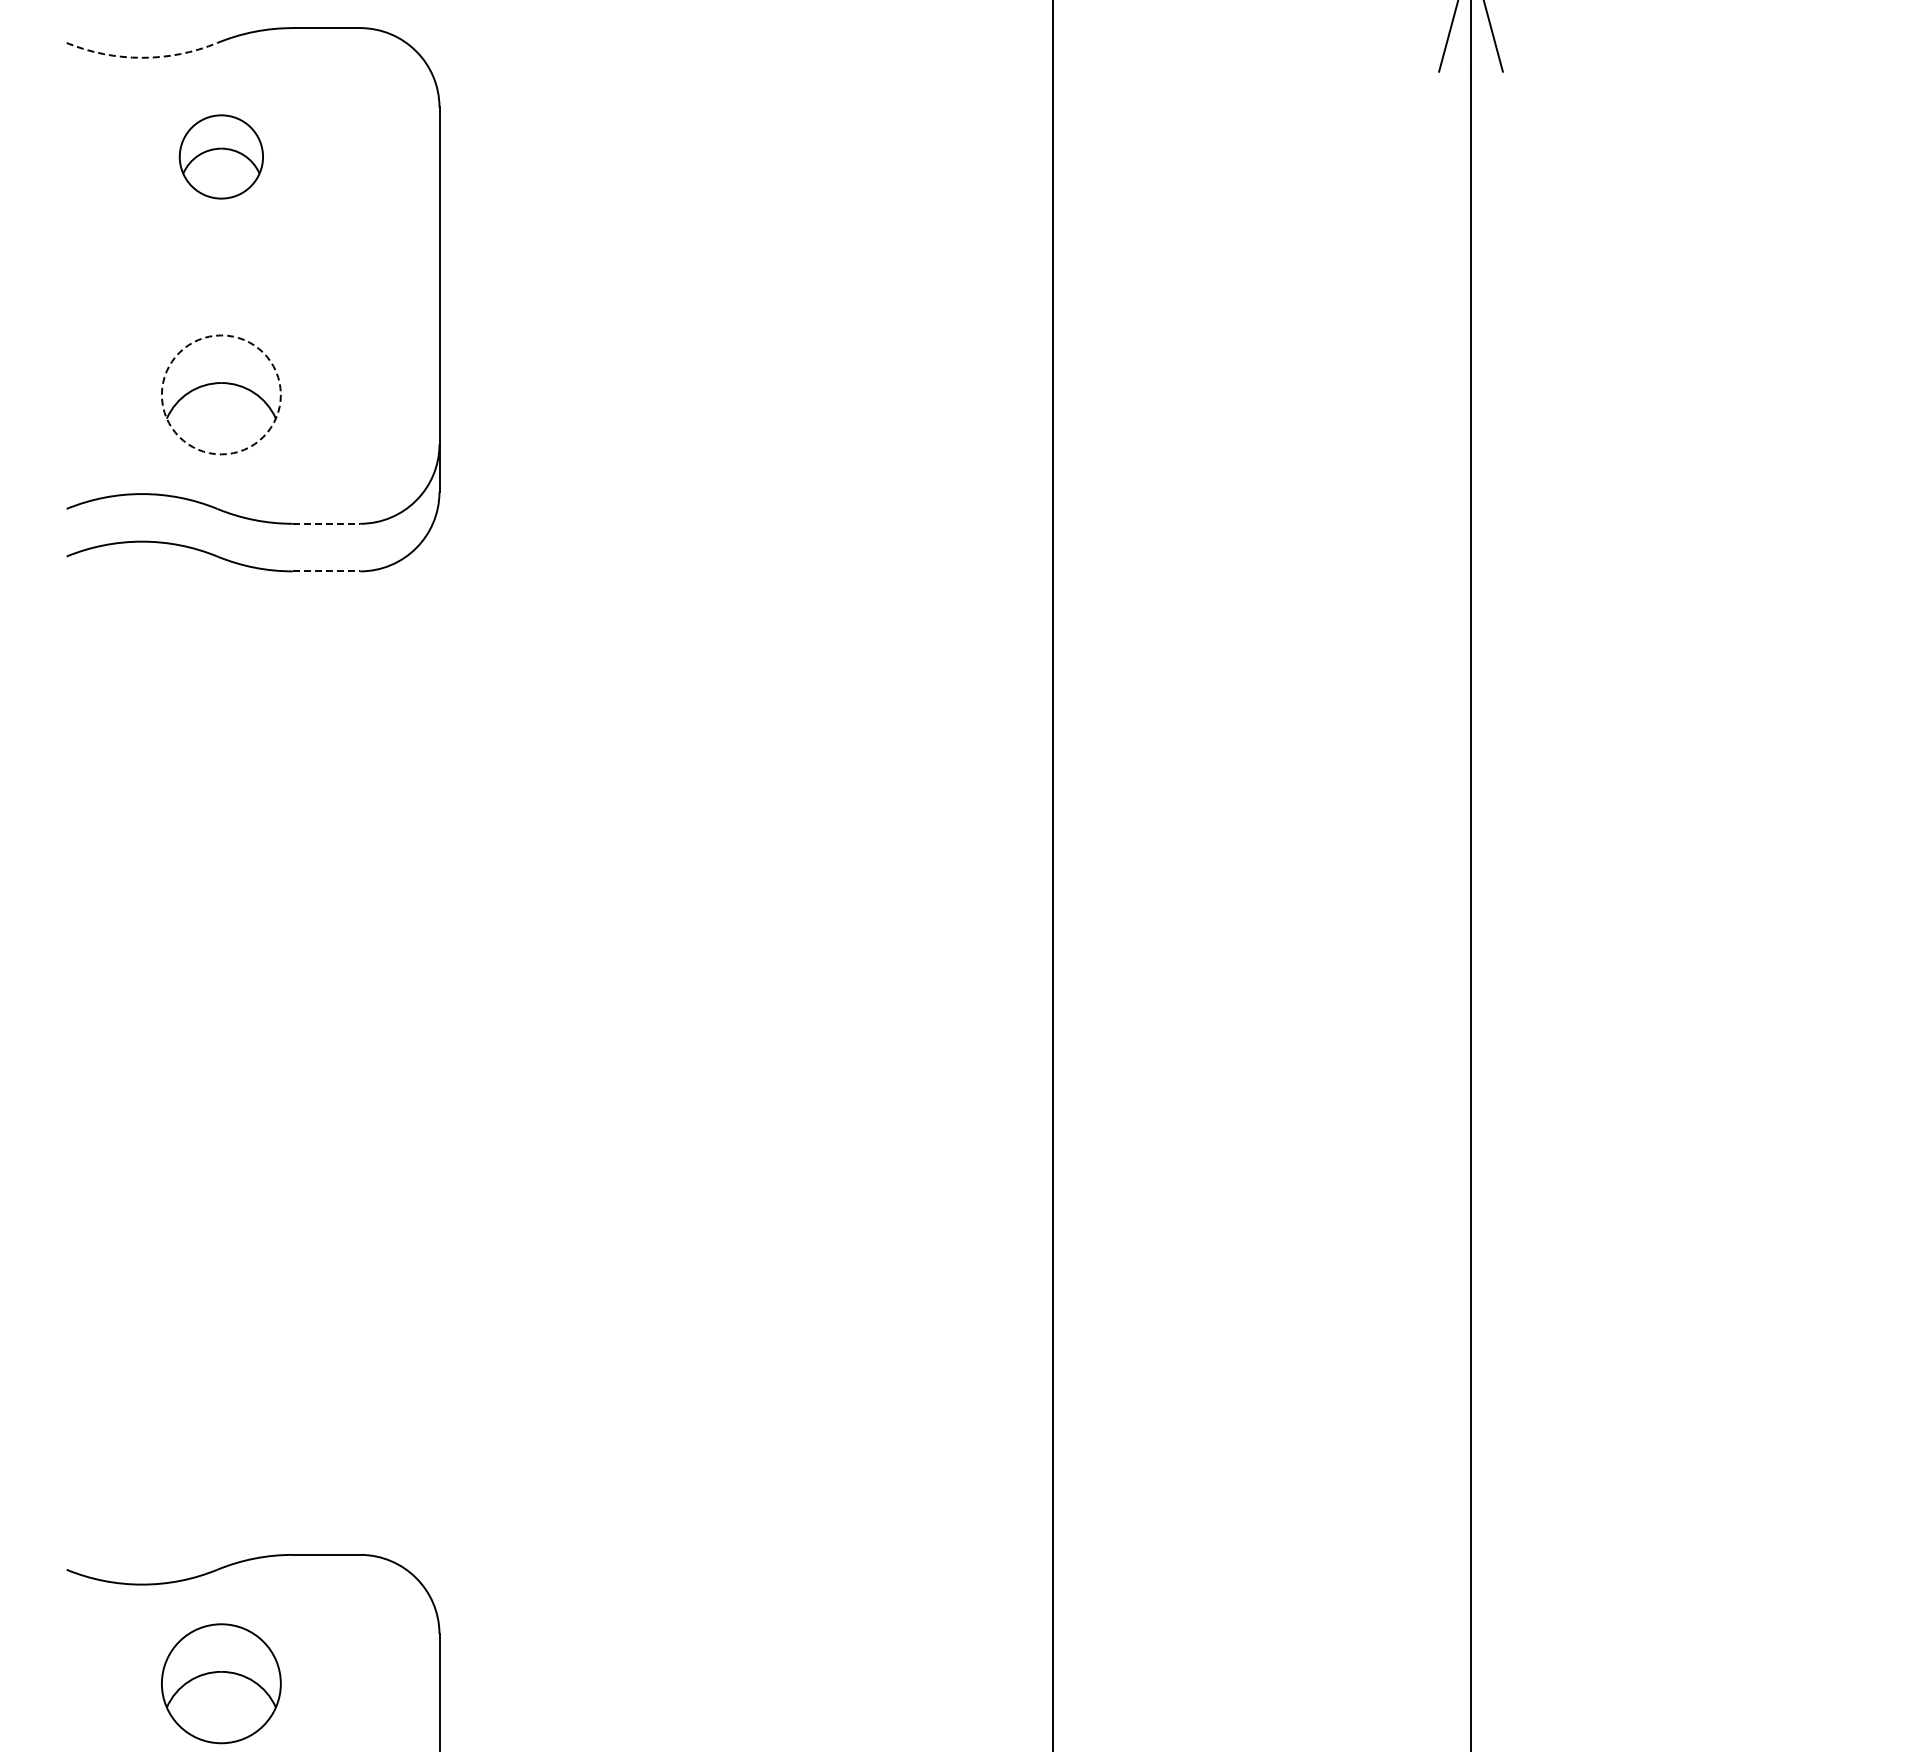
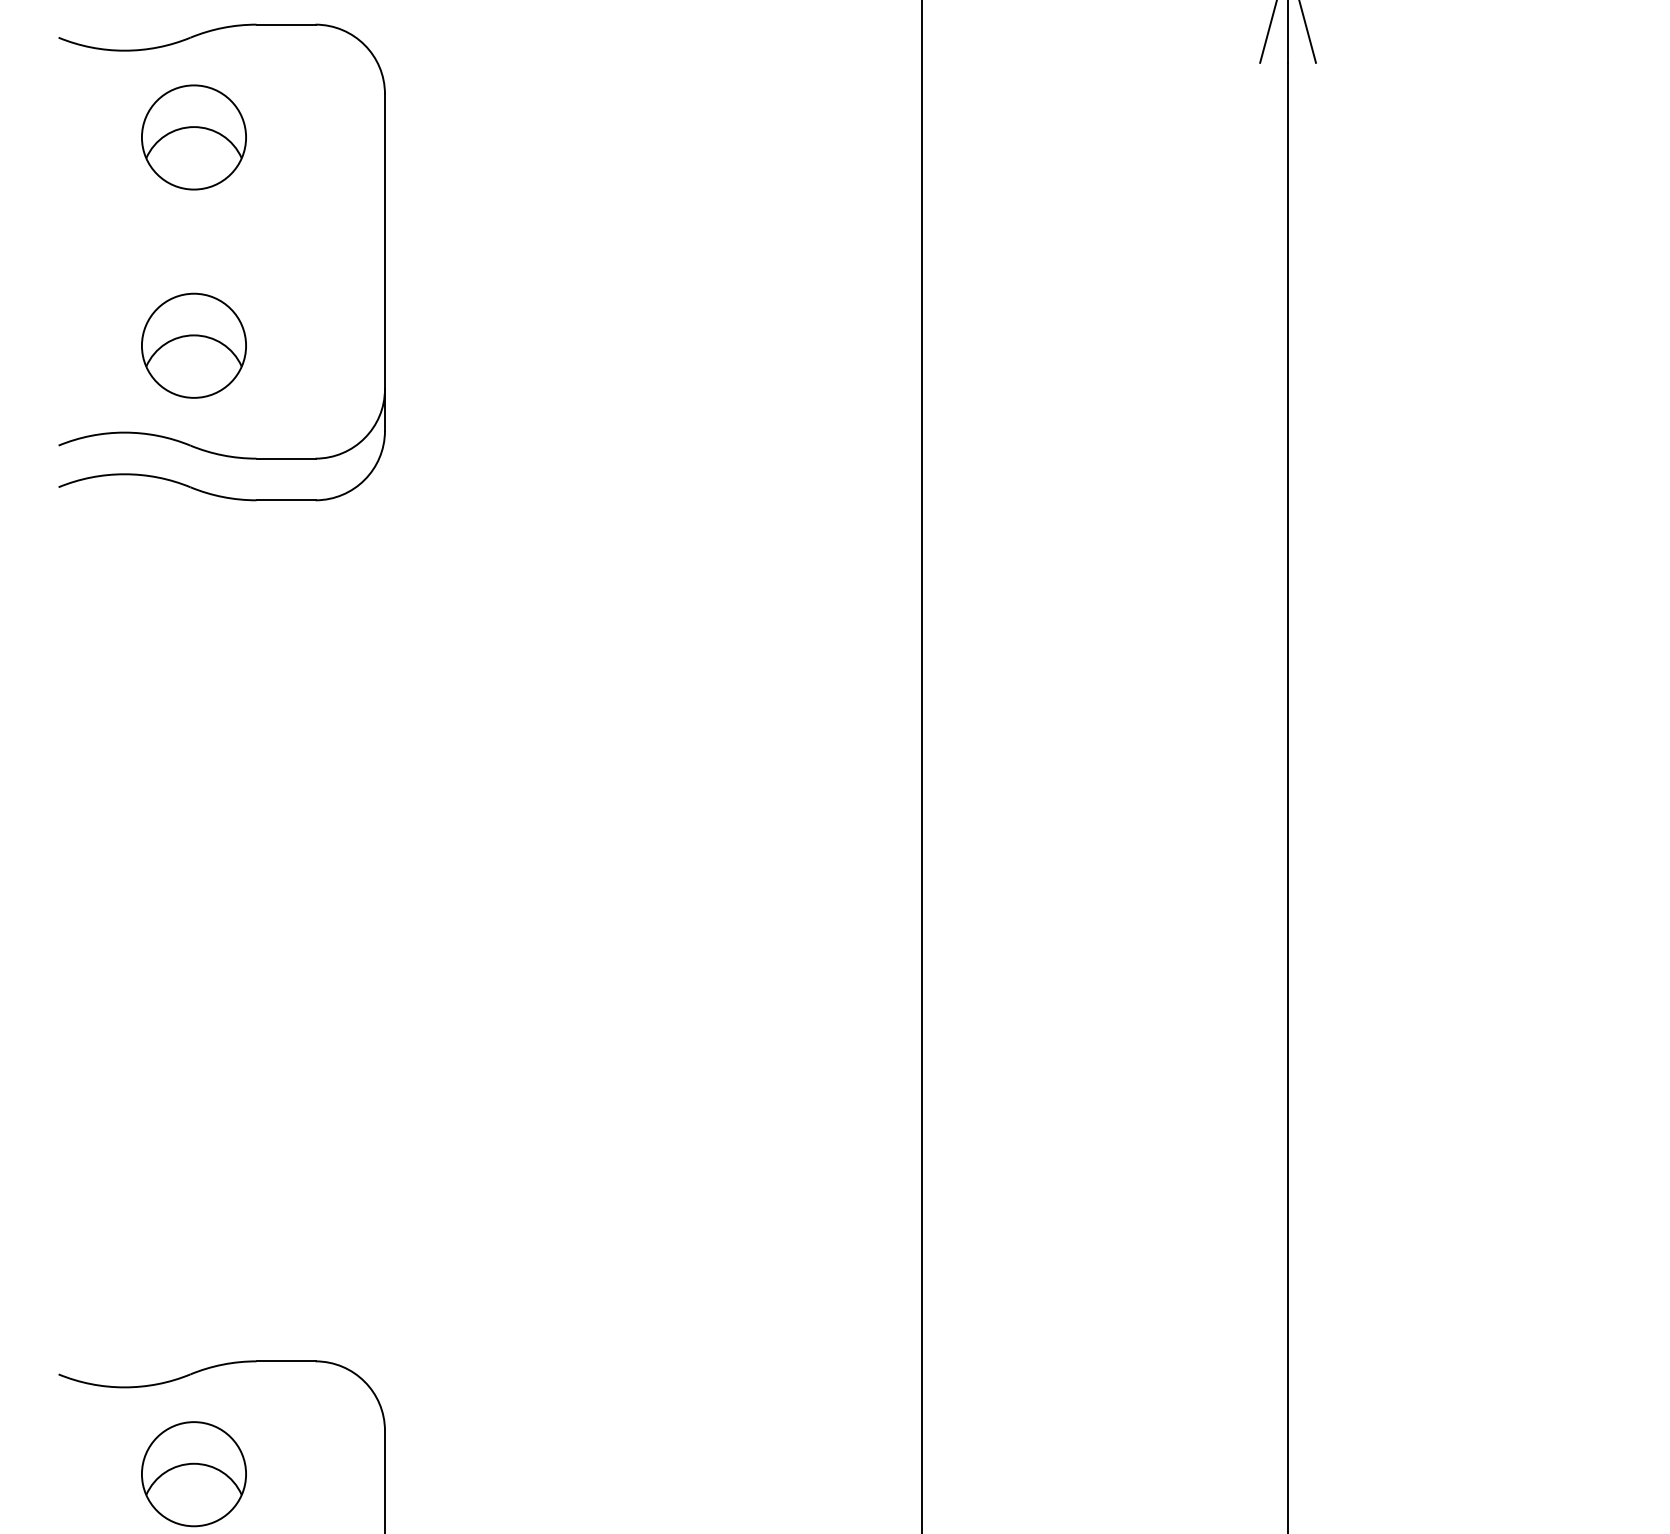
arc: (142, 57) -> (124, 50), dashed -> solid
part: (221, 156) -> (194, 137), size x1.43
circle: (220, 394) -> (193, 345), dashed -> solid
line: (326, 523) -> (286, 458), dashed -> solid
line: (326, 571) -> (286, 500), dashed -> solid

